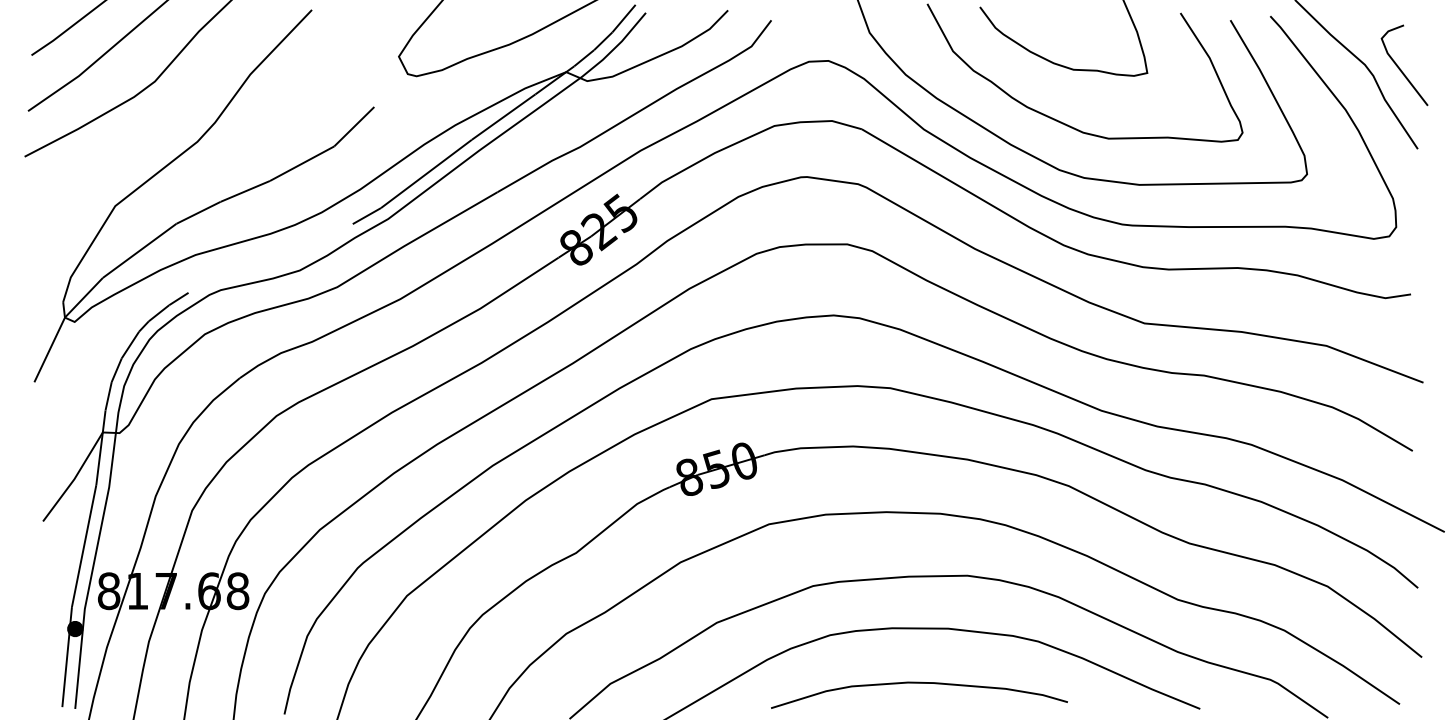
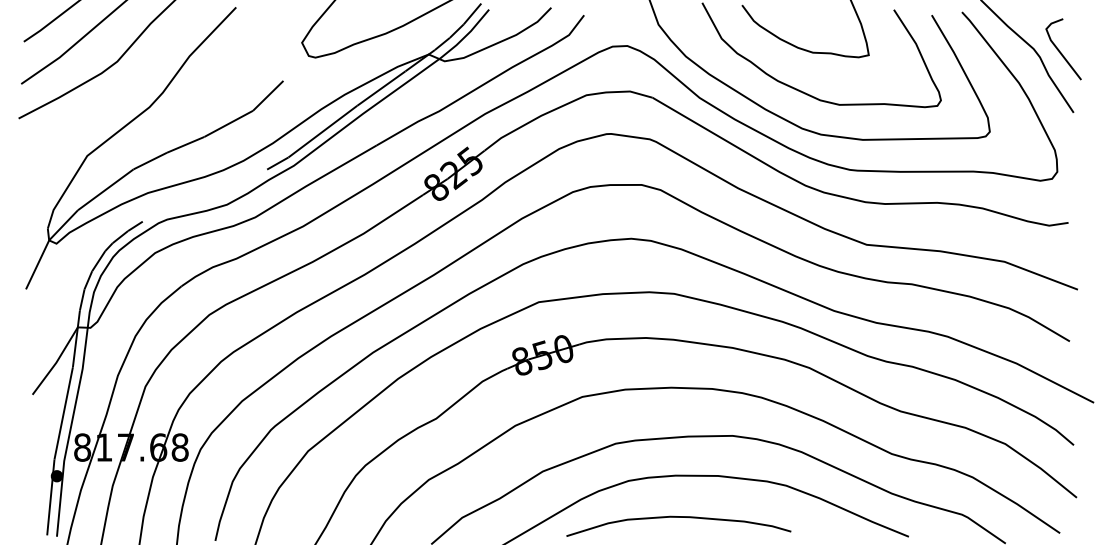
curve: (919, 683) -> (678, 517), moved

